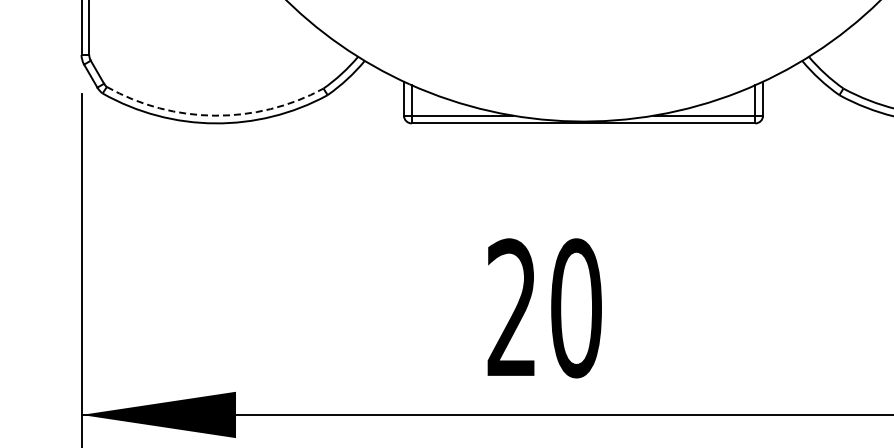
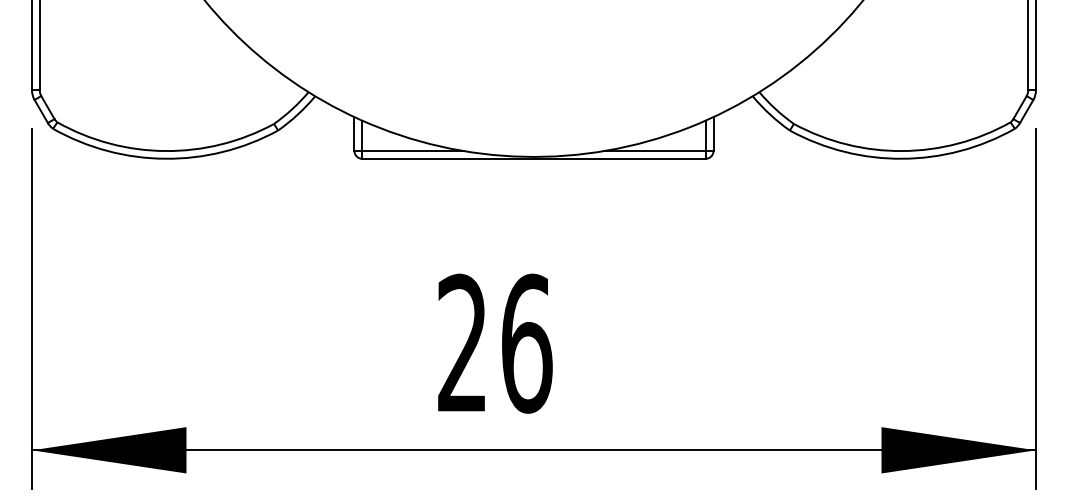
arc: (215, 116) -> (165, 151), dashed -> solid
text: (576, 308) -> (526, 343), 20 -> 26

